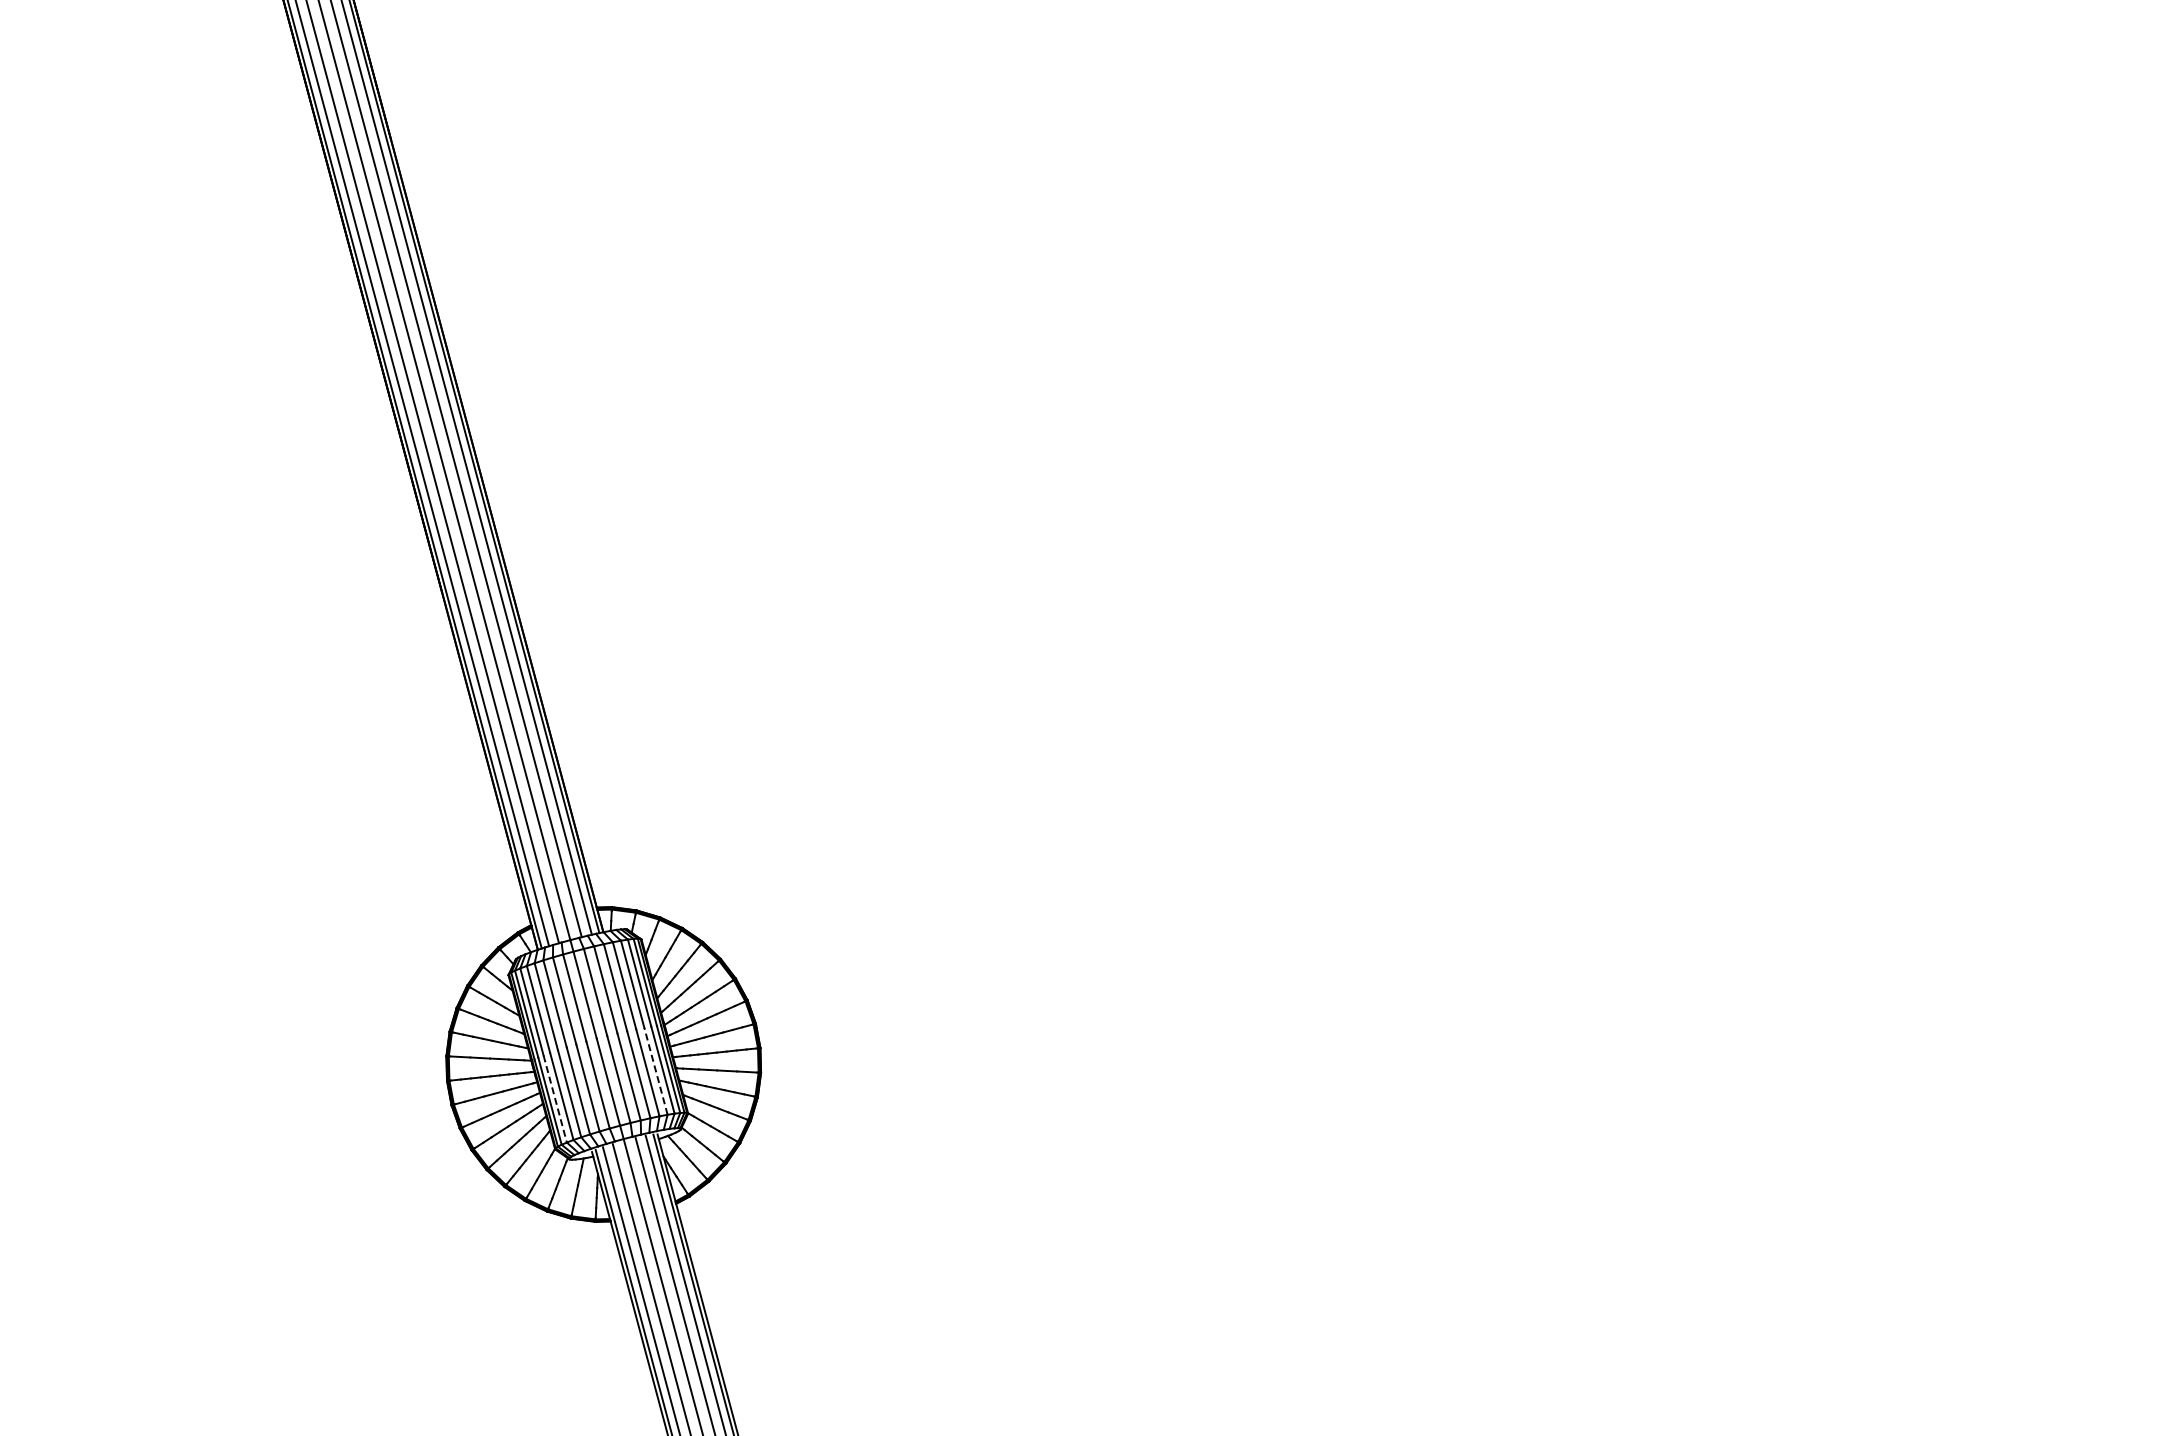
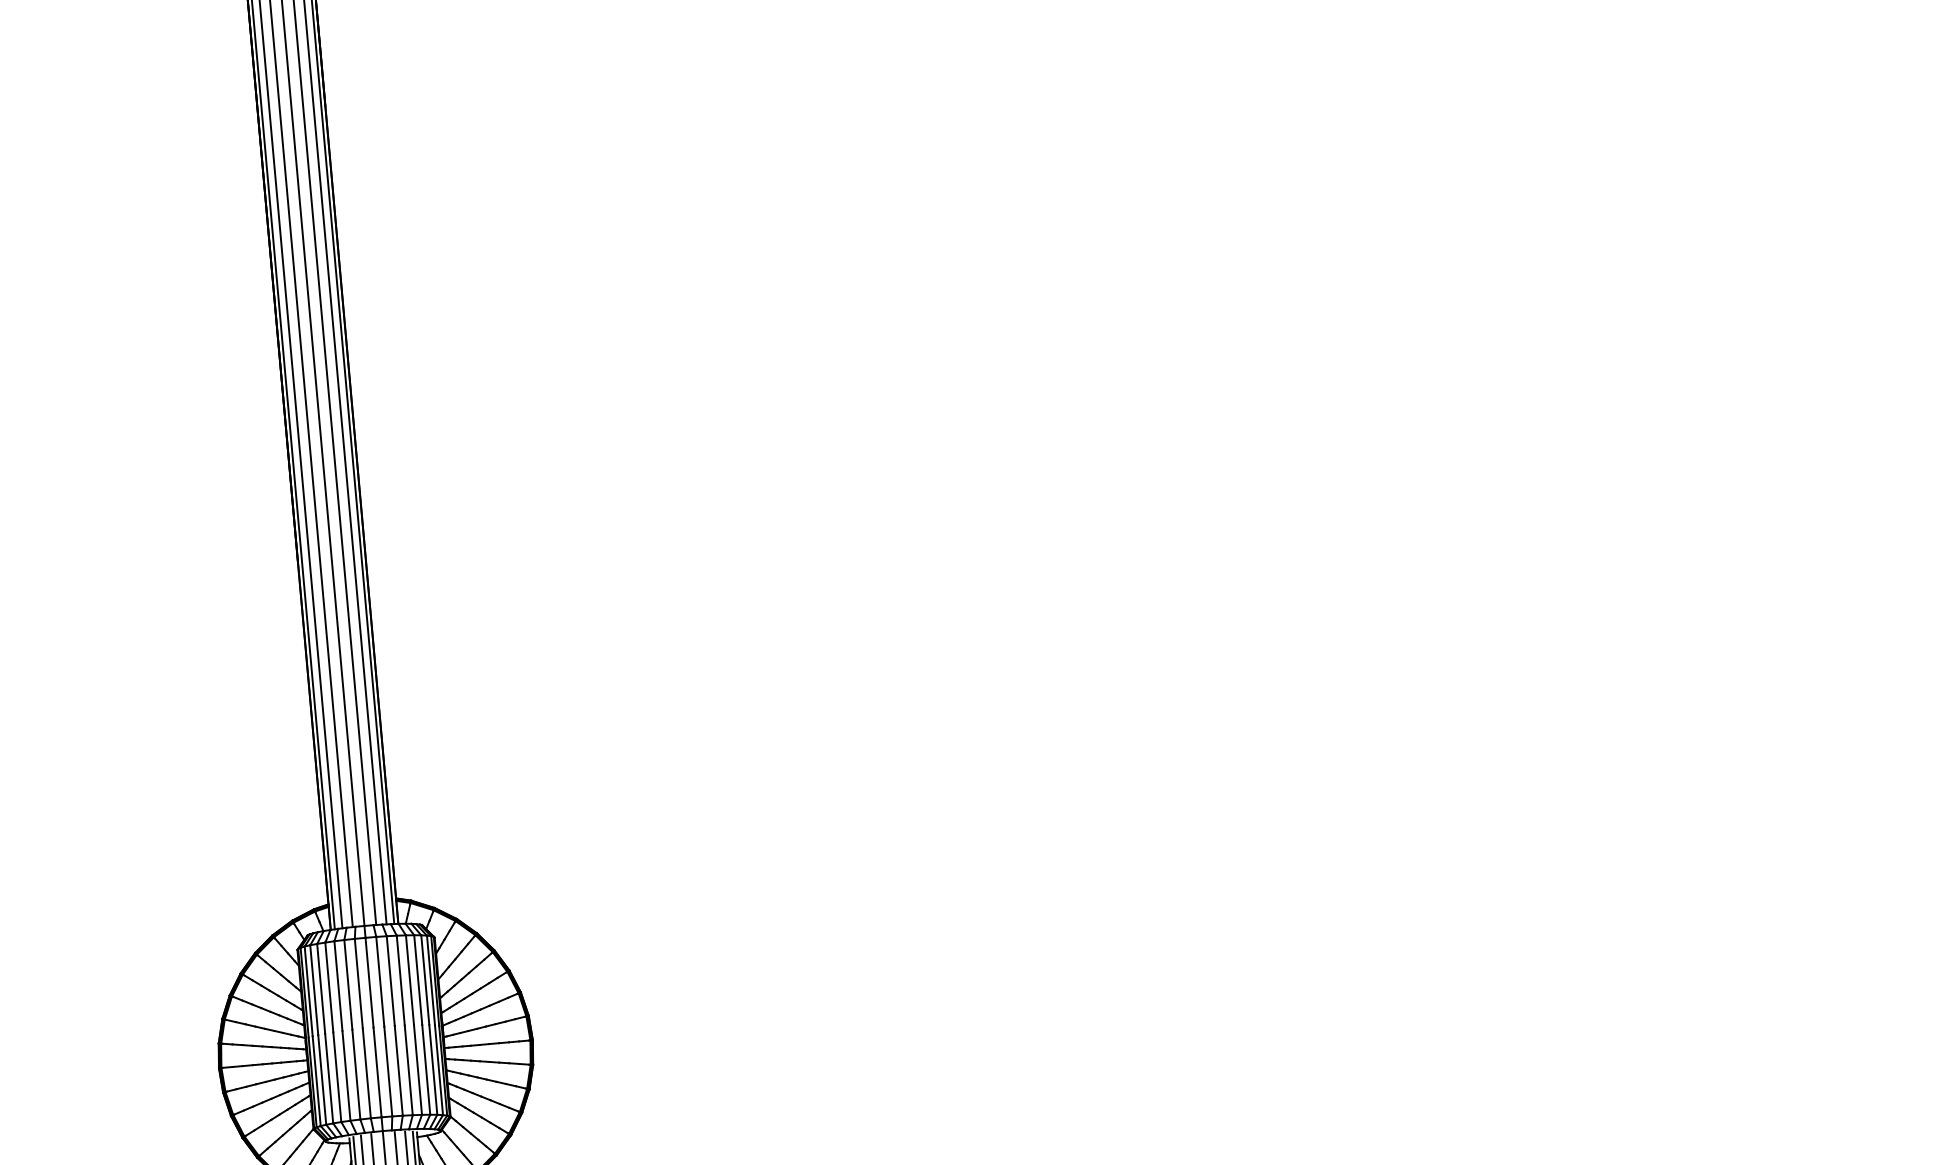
line: (655, 1070) -> (425, 1069), dashed -> solid
line: (555, 1099) -> (322, 1080), dashed -> solid

